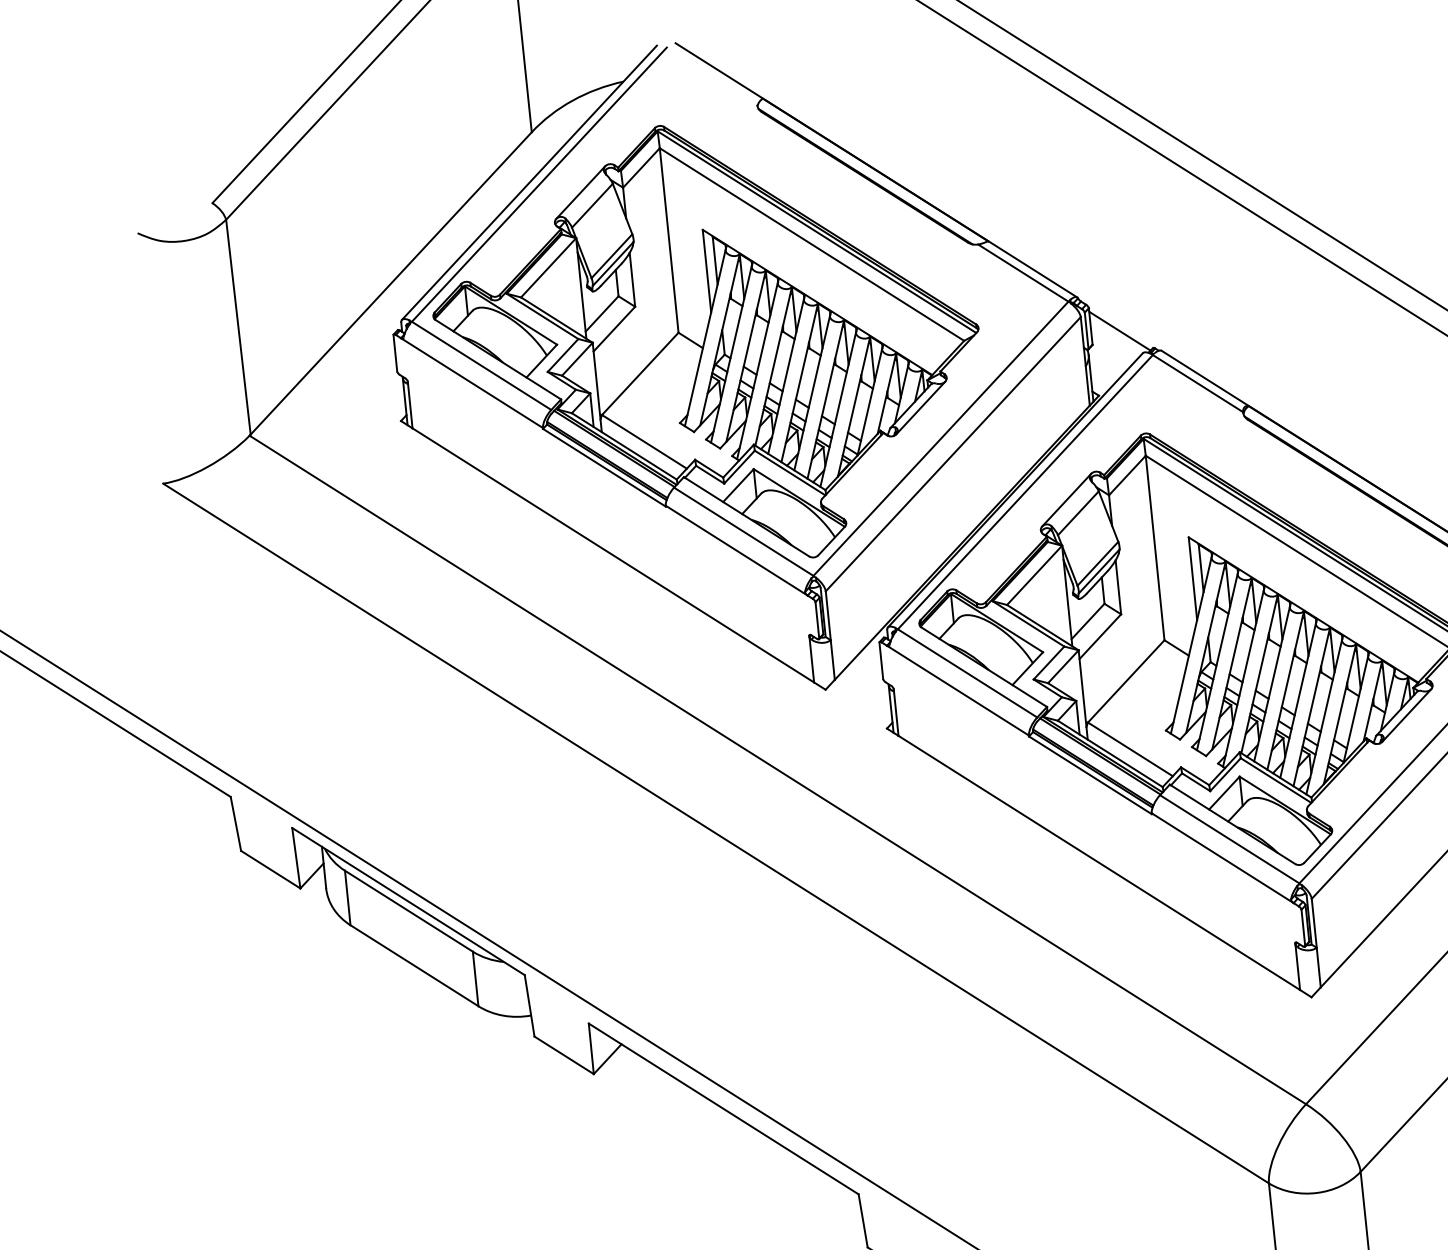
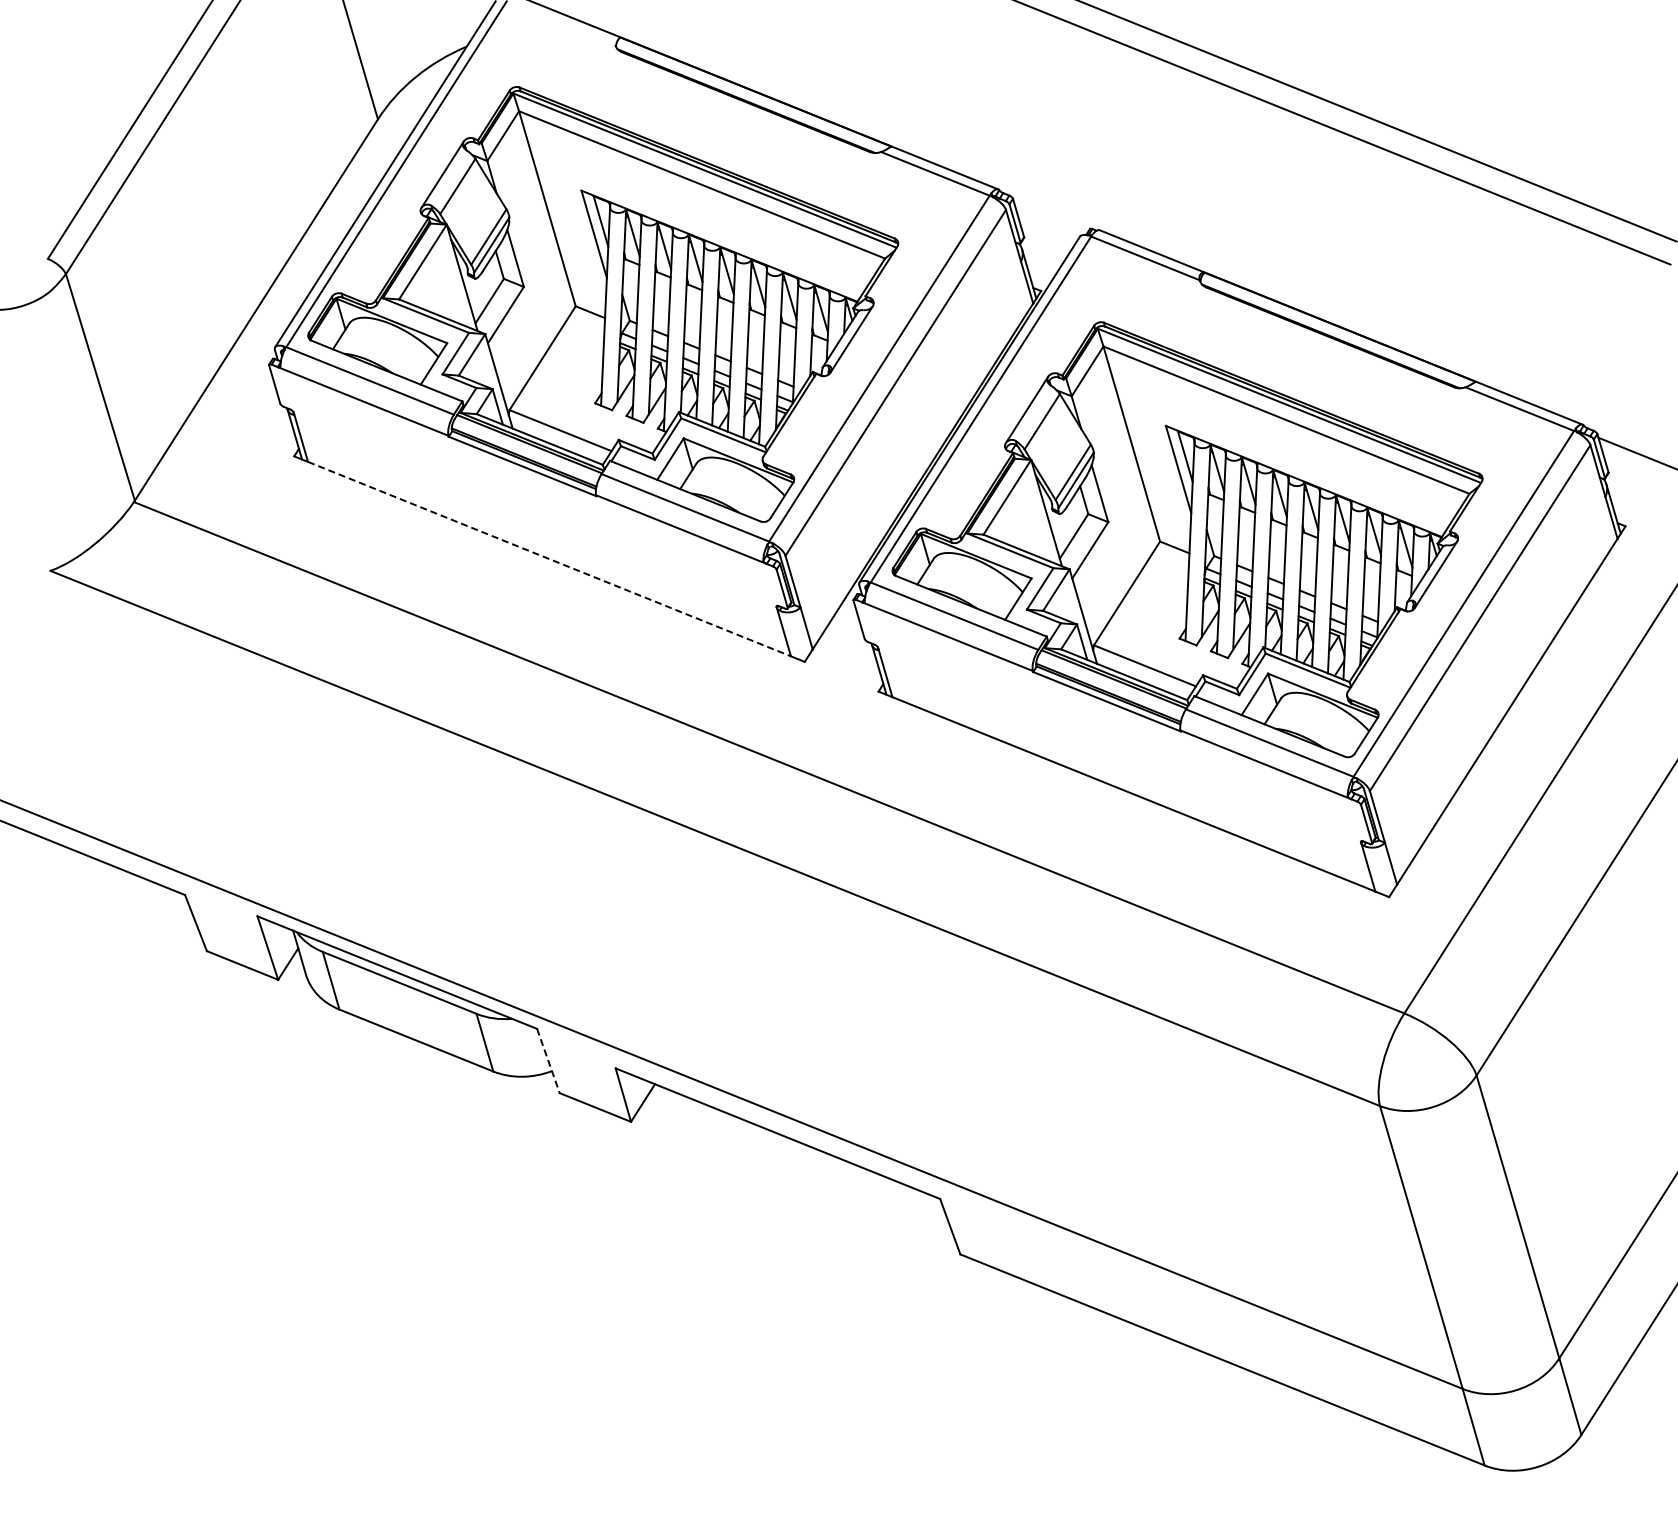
line: (1119, 331) -> (1050, 217), removed
line: (613, 555) -> (549, 559), solid -> dashed
line: (529, 1006) -> (548, 1061), solid -> dashed

